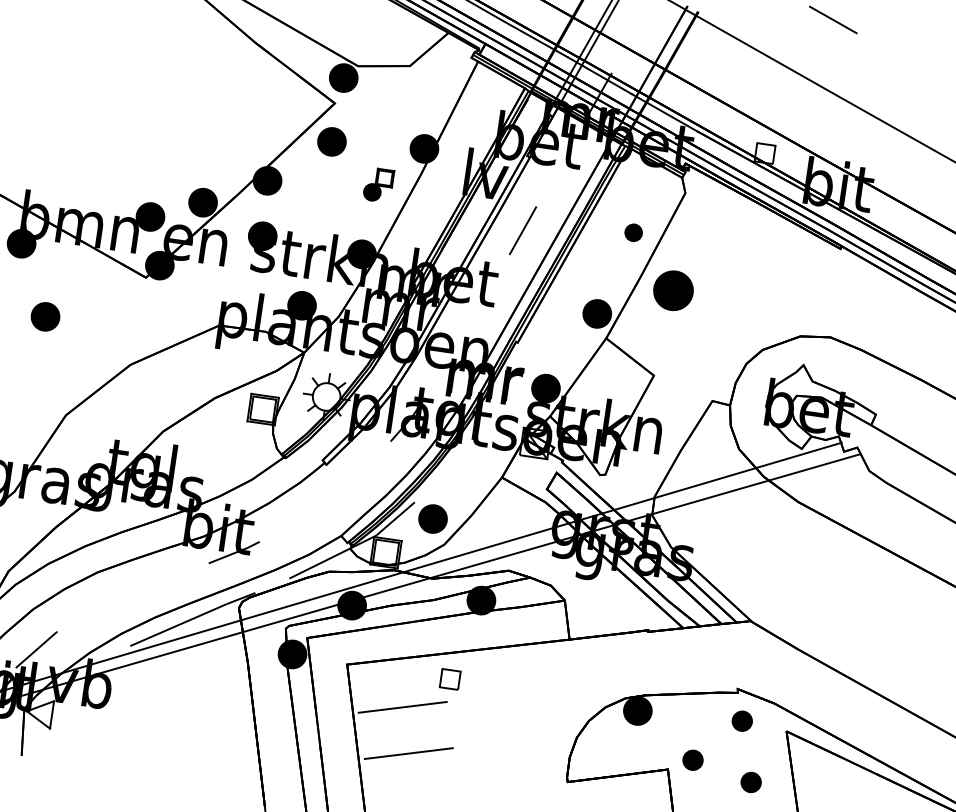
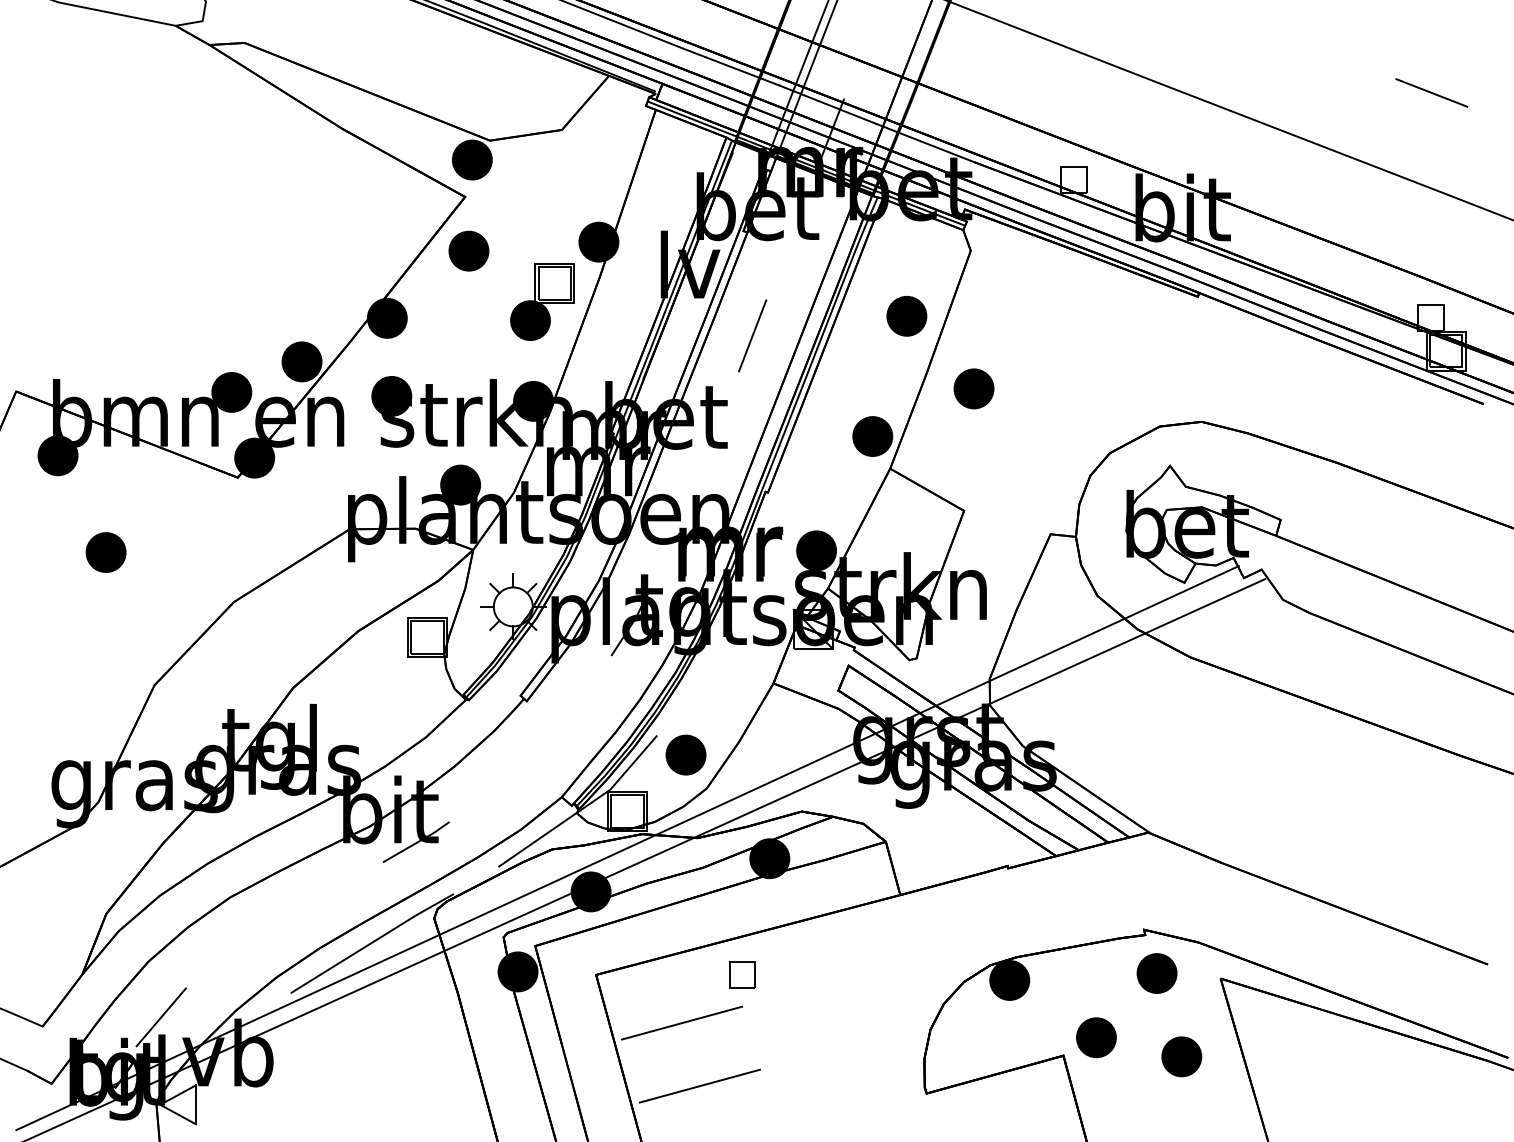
part: (378, 184) -> (542, 301), size x1.67
part: (633, 232) -> (906, 316), size x1.67
part: (673, 290) -> (973, 388), size x0.71
part: (741, 721) -> (1156, 973), size x1.43
part: (693, 760) -> (1096, 1037), size x1.43
part: (750, 782) -> (1181, 1056), size x1.43

